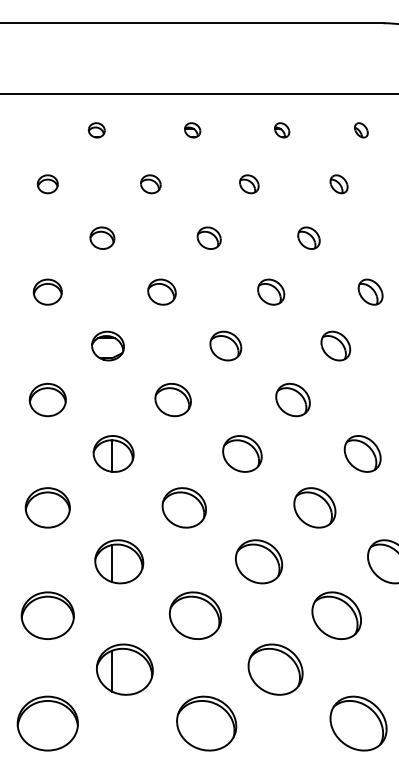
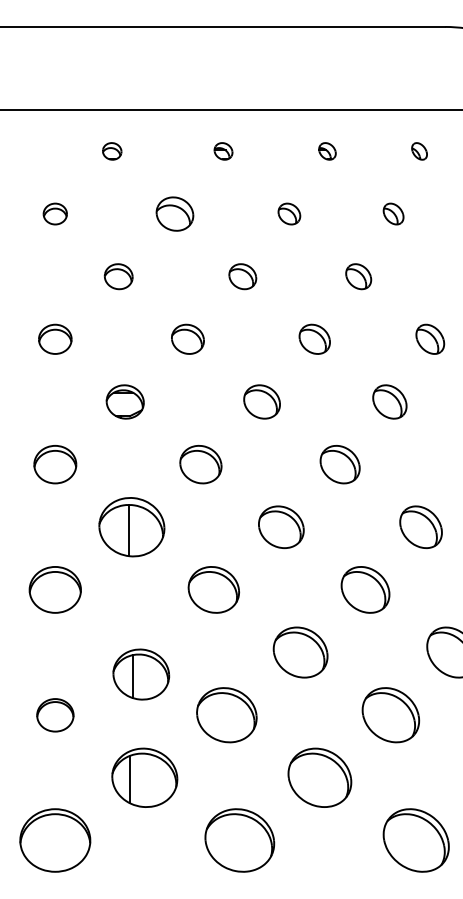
part: (150, 183) -> (174, 213), size x1.6
part: (113, 454) -> (131, 527), size x1.4
part: (119, 561) -> (141, 674), moved
part: (47, 615) -> (55, 715), size x0.6

